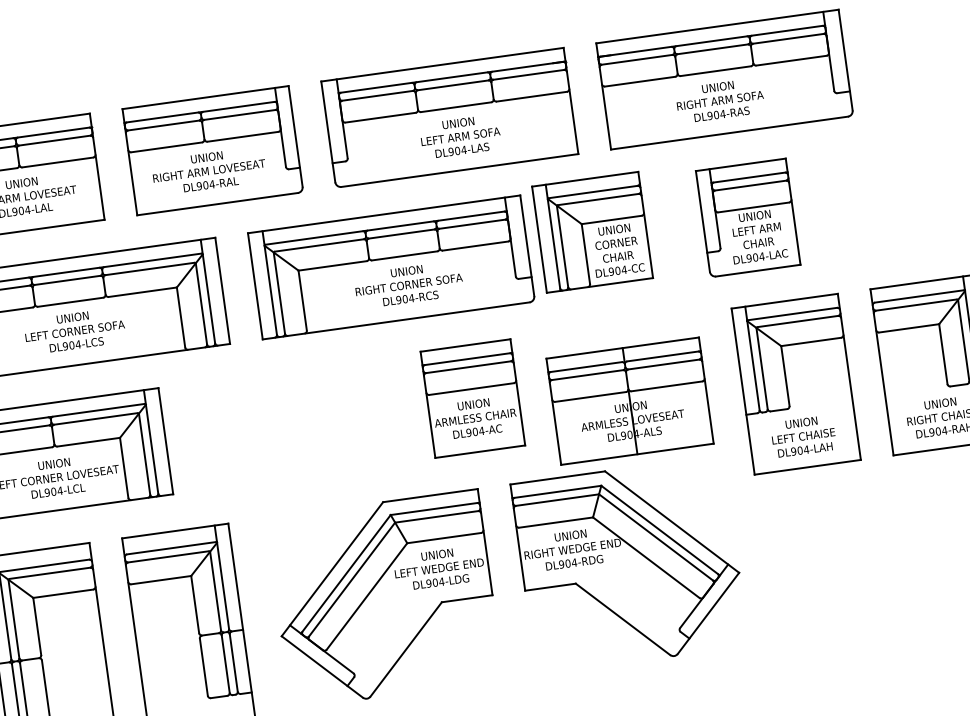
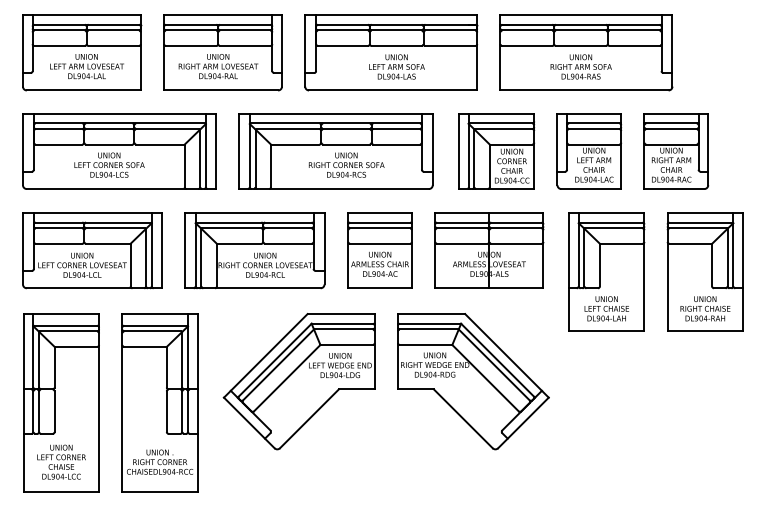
part: (870, 201) -> (676, 151), added
part: (592, 232) -> (496, 151), moved
part: (630, 401) -> (489, 250), moved
part: (295, 423) -> (254, 250), added

